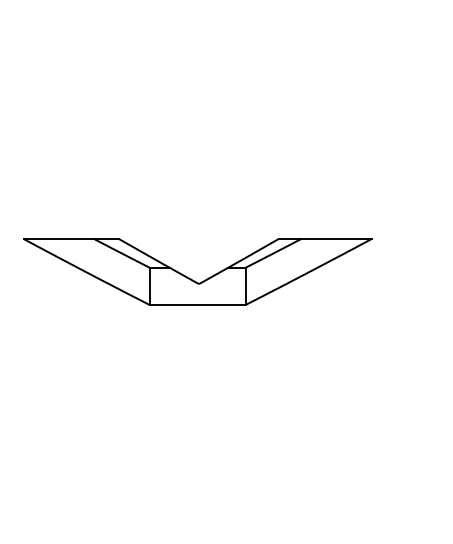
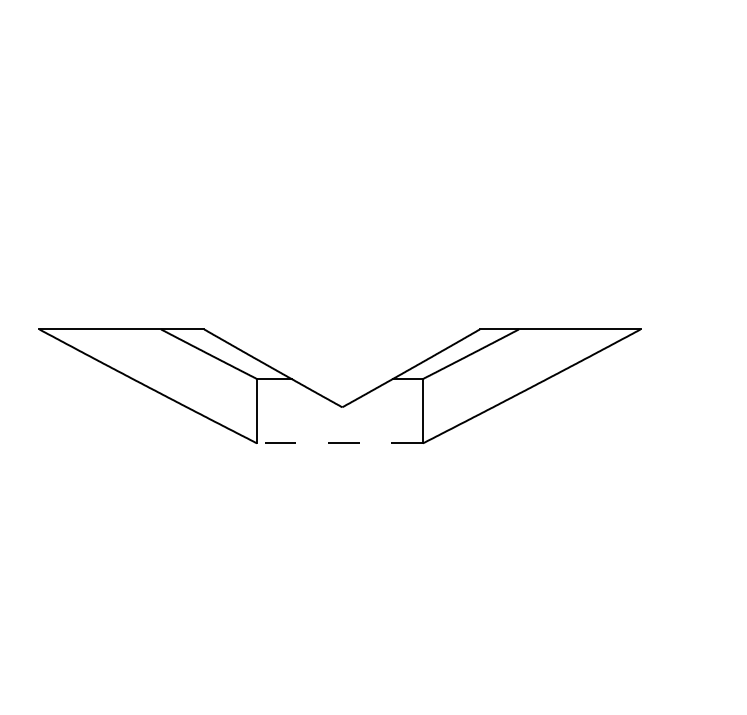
line: (197, 304) -> (339, 442), solid -> dashed

